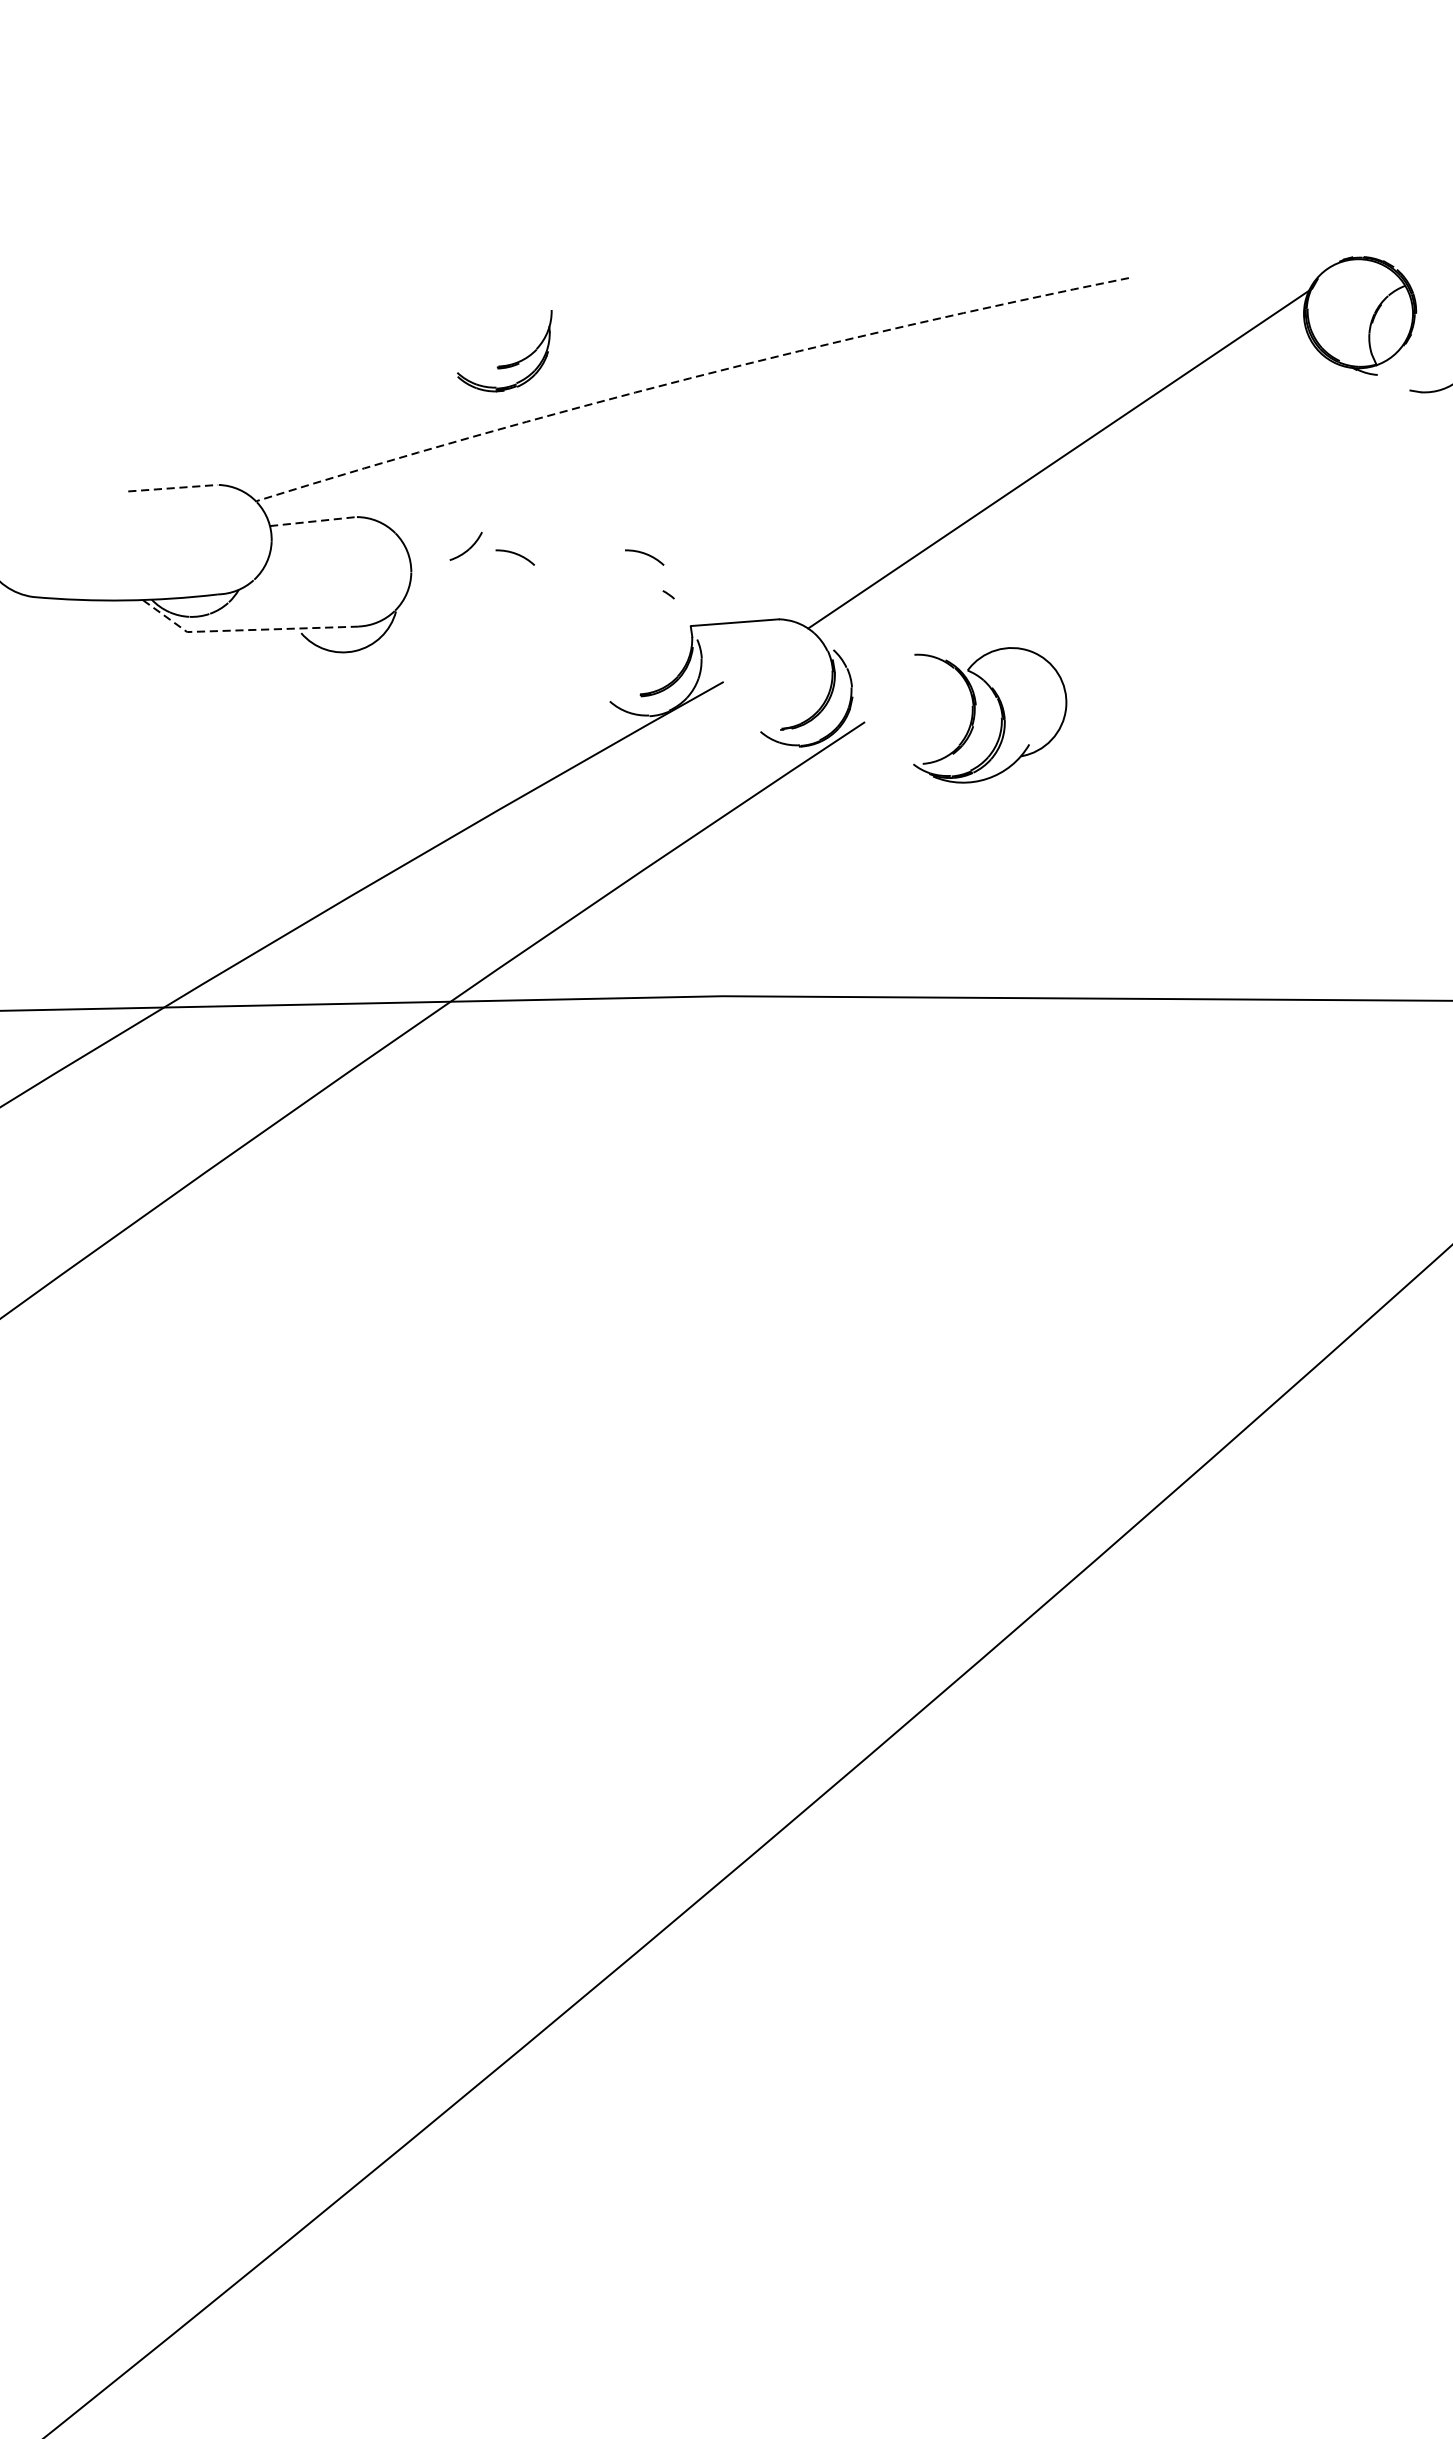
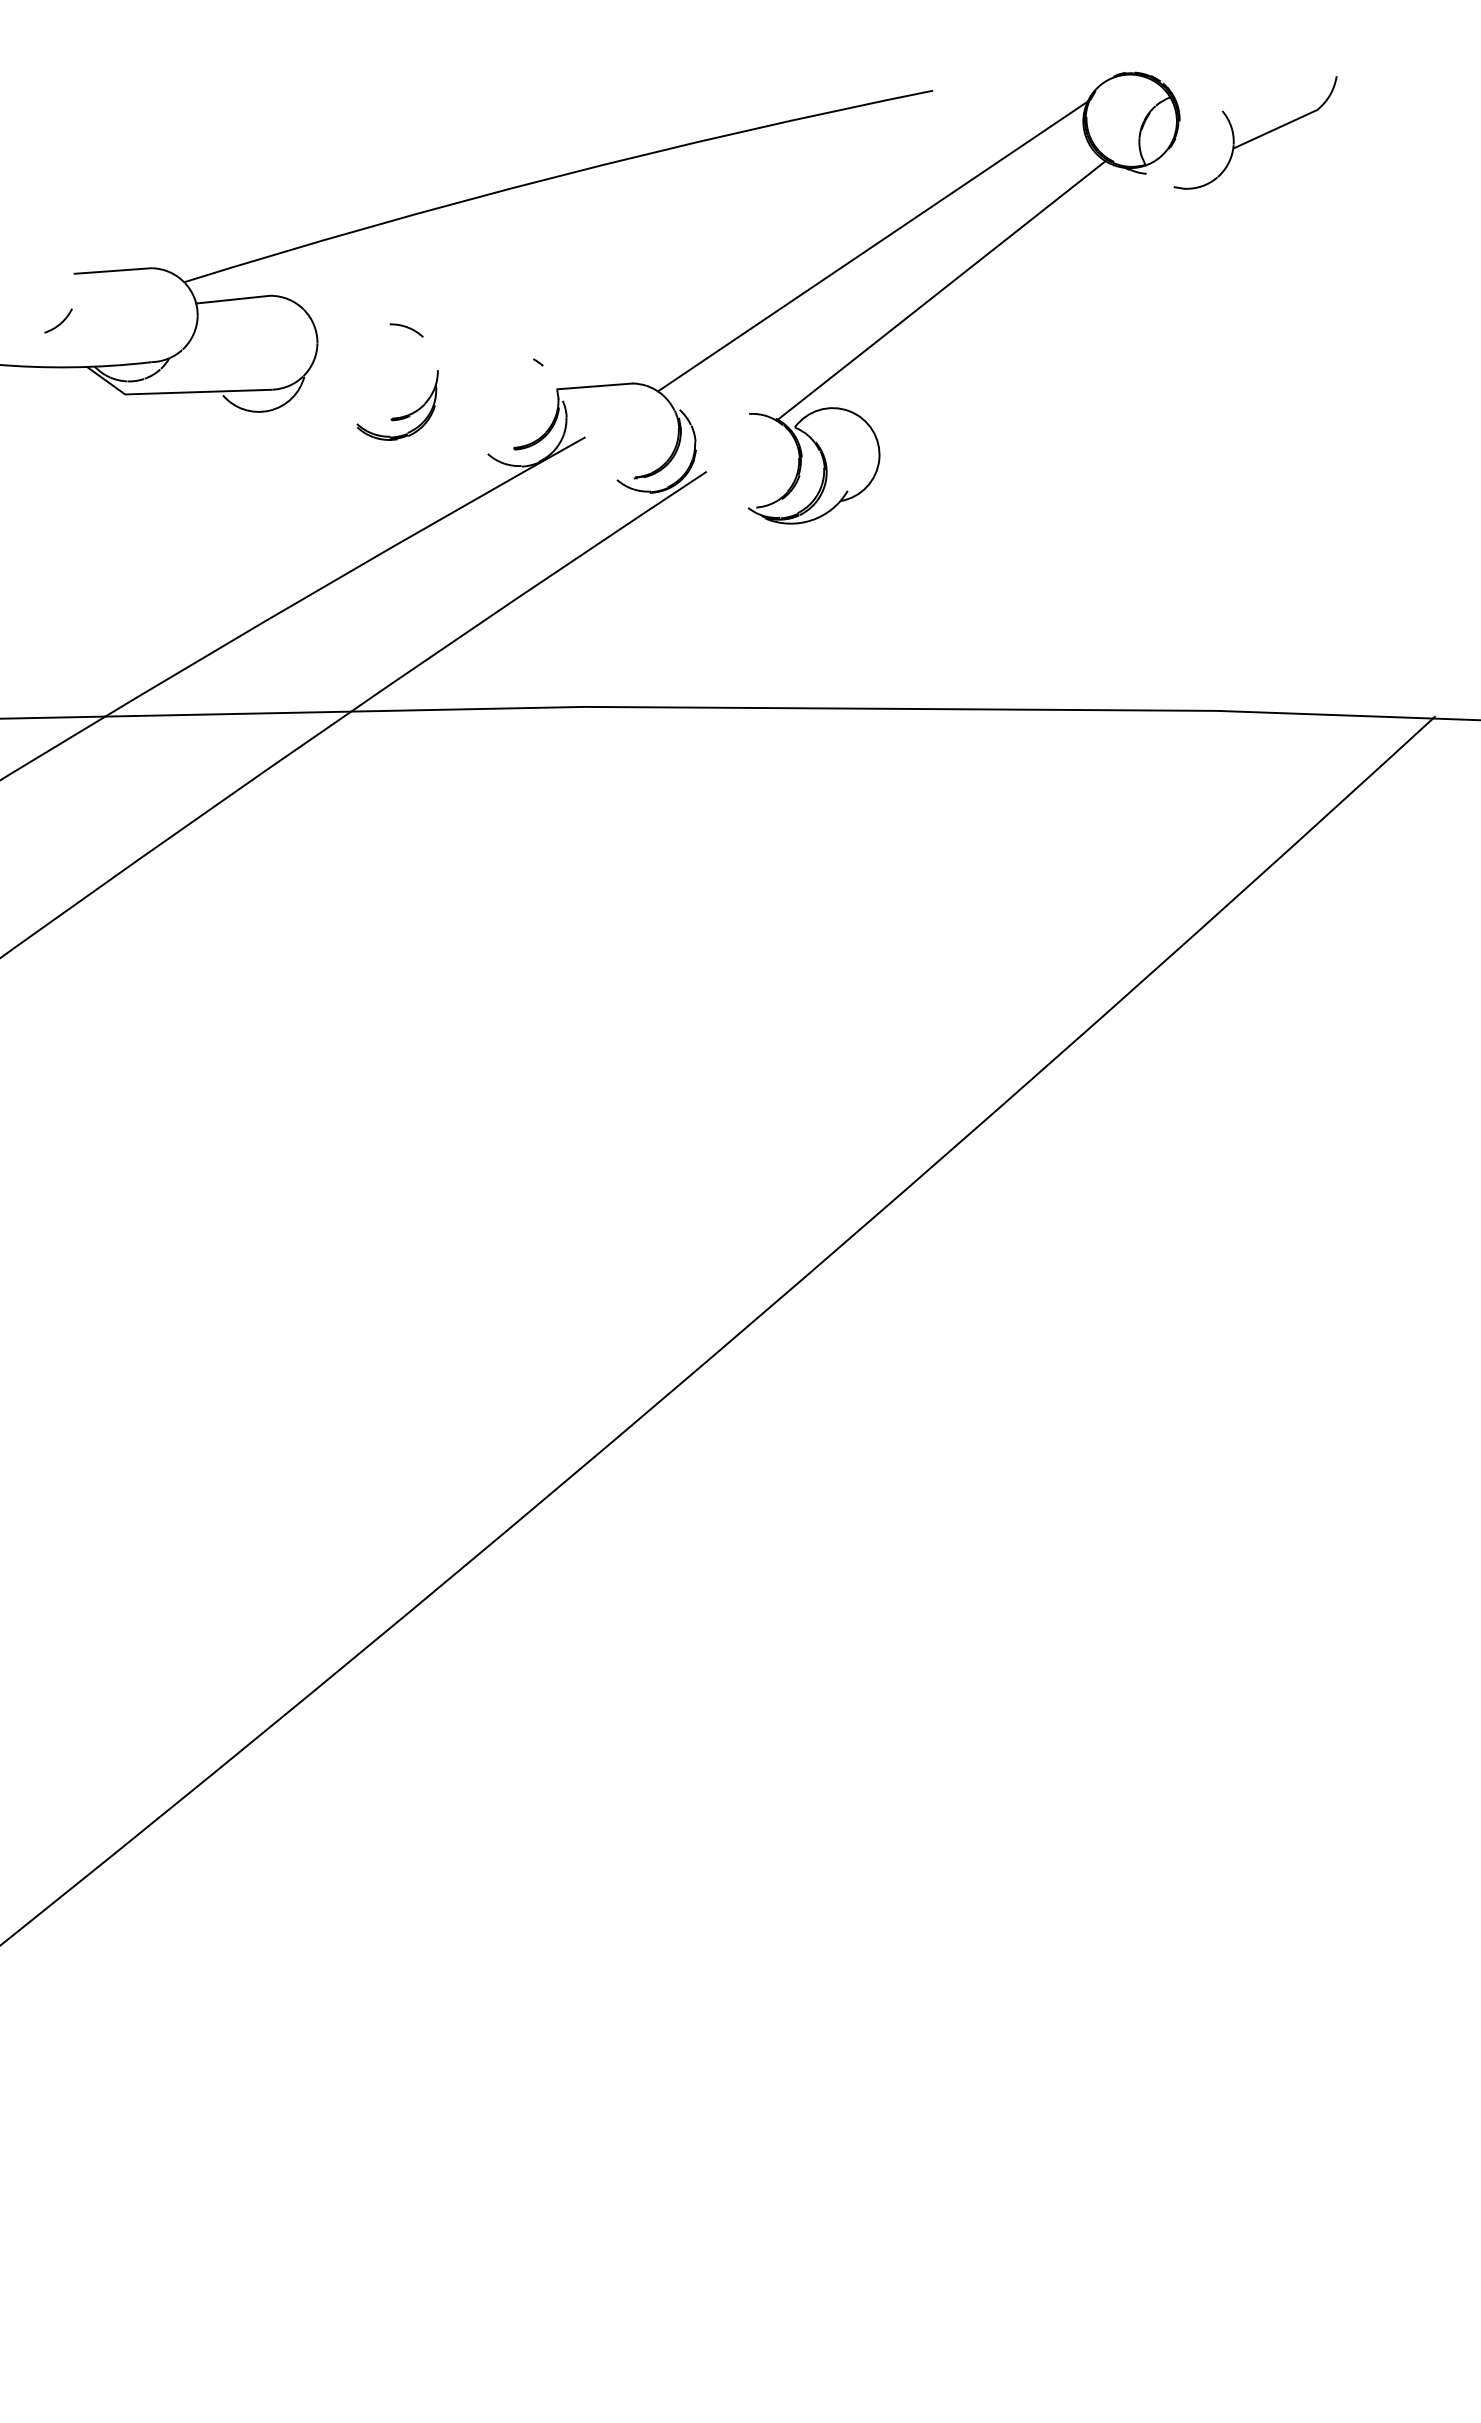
part: (506, 364) -> (399, 416), moved
arc: (689, 378) -> (556, 176), dashed -> solid
line: (173, 488) -> (113, 271), dashed -> solid
line: (1138, 510) -> (941, 290), added
line: (313, 521) -> (233, 299), dashed -> solid
part: (466, 545) -> (58, 320), moved
arc: (645, 555) -> (518, 328), removed
line: (244, 629) -> (174, 392), dashed -> solid

